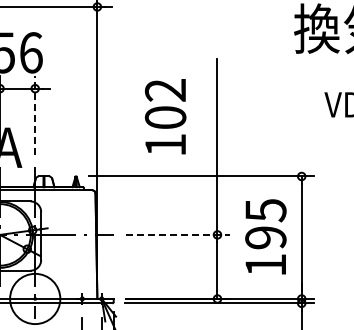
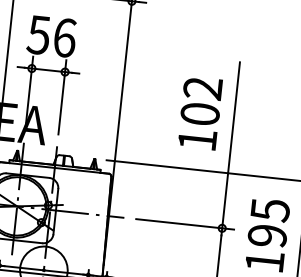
line: (35, 114) -> (62, 96), dashed -> solid
text: (165, 116) -> (200, 113), moved
line: (178, 234) -> (185, 224), dashed -> solid

